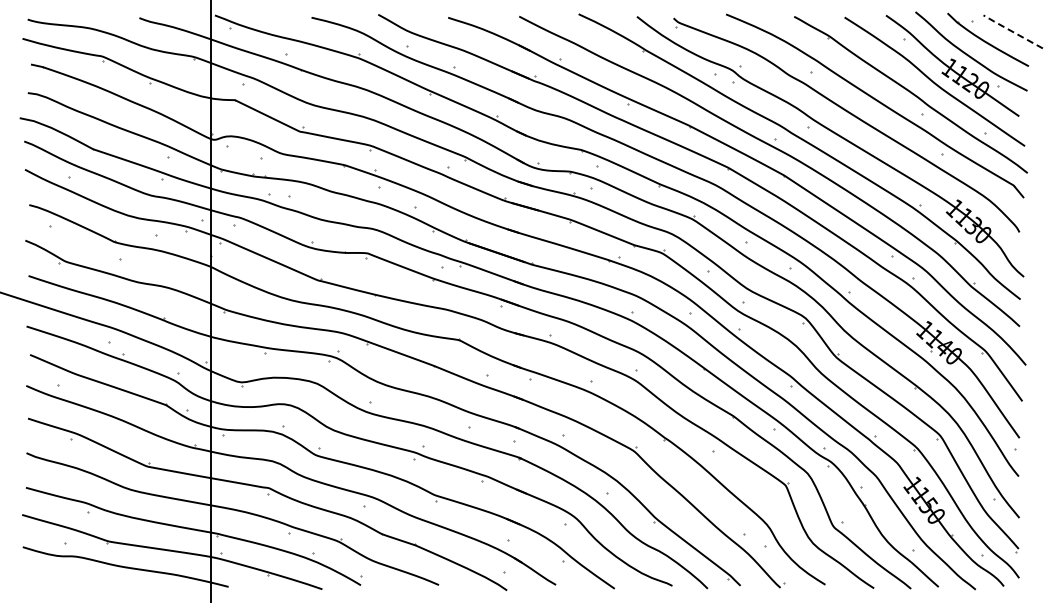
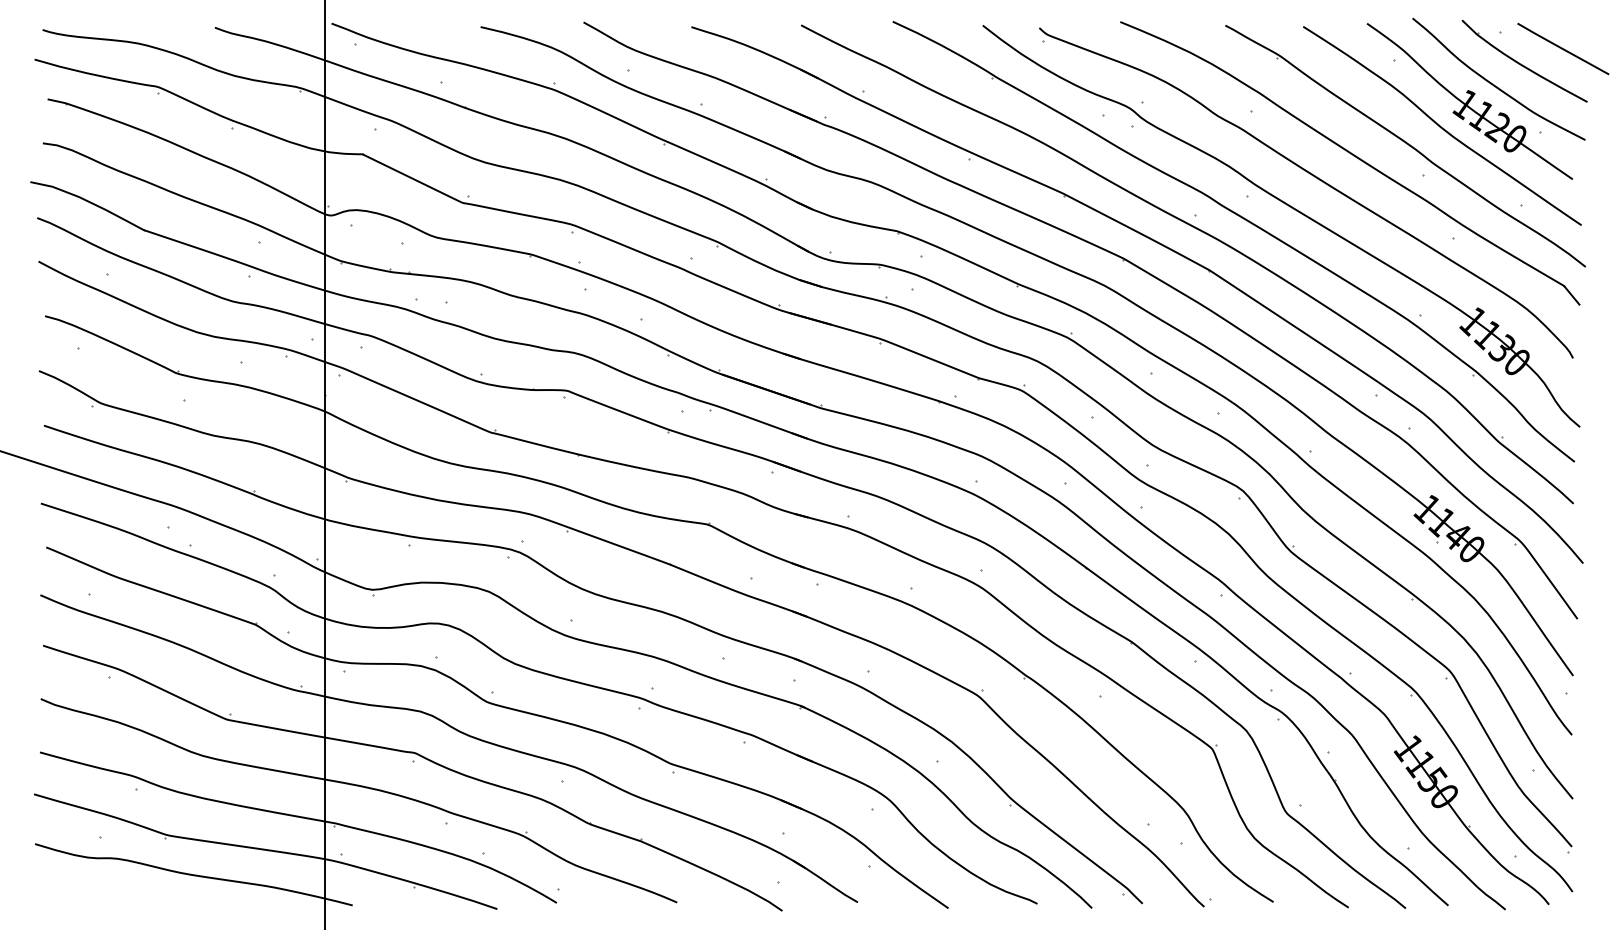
line: (1011, 31) -> (1560, 48), dashed -> solid

